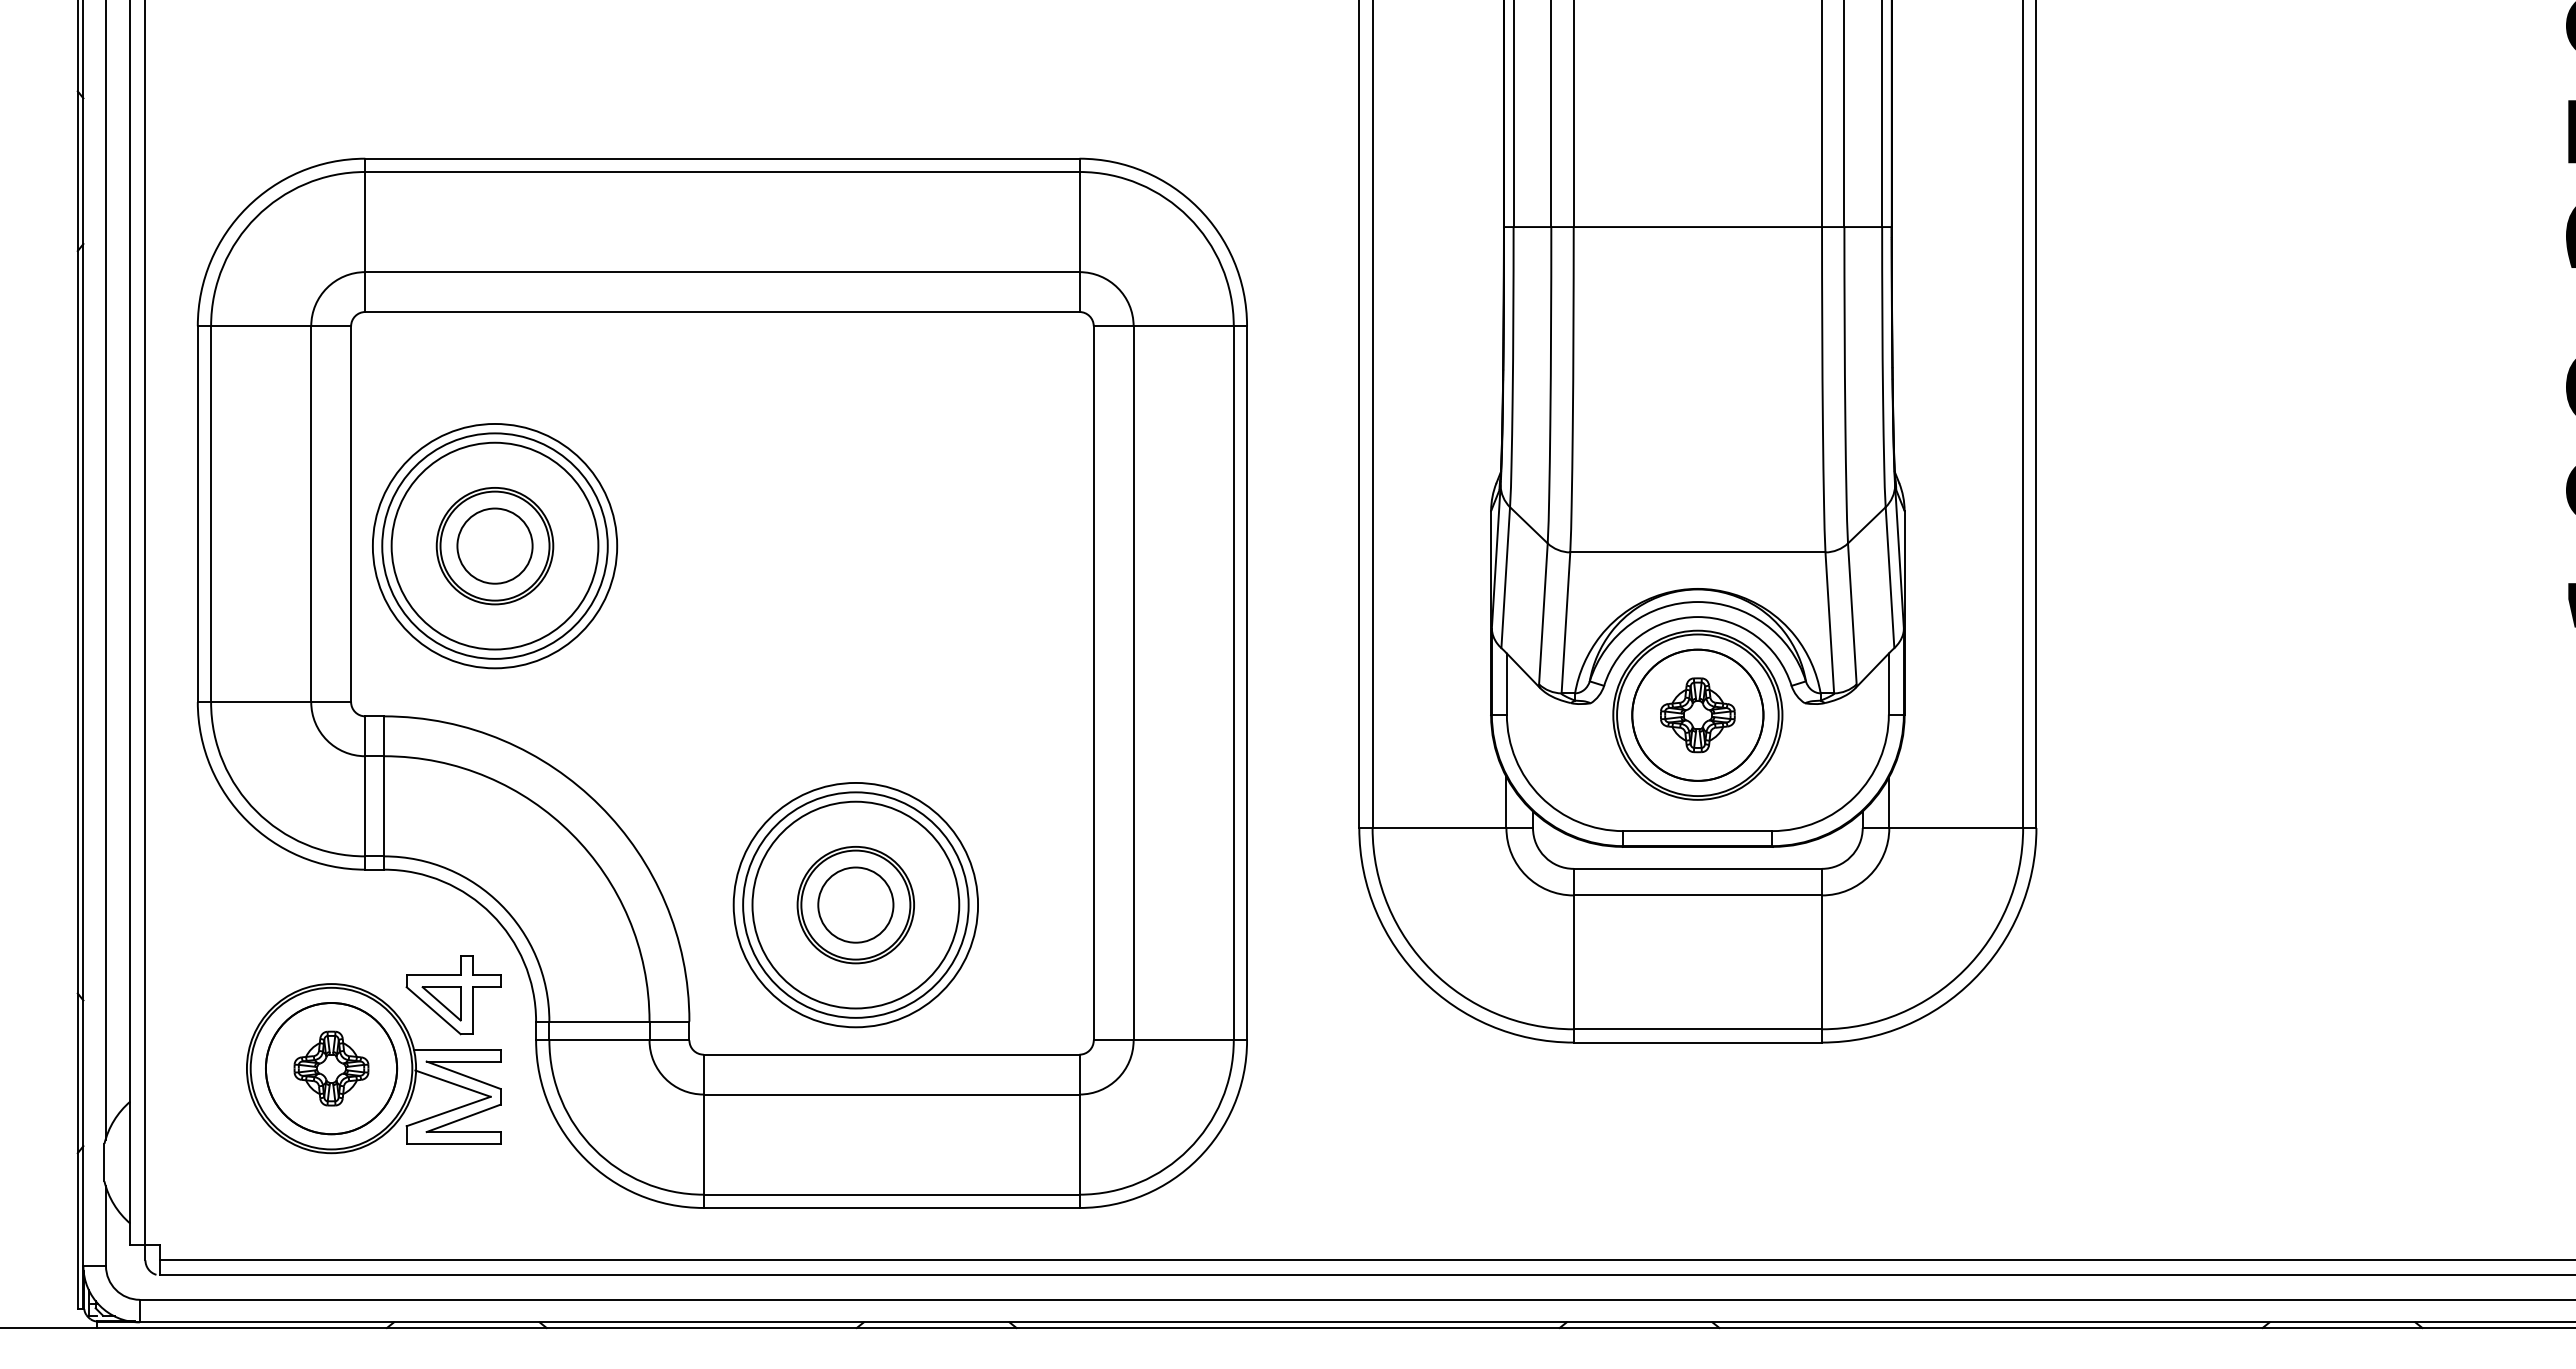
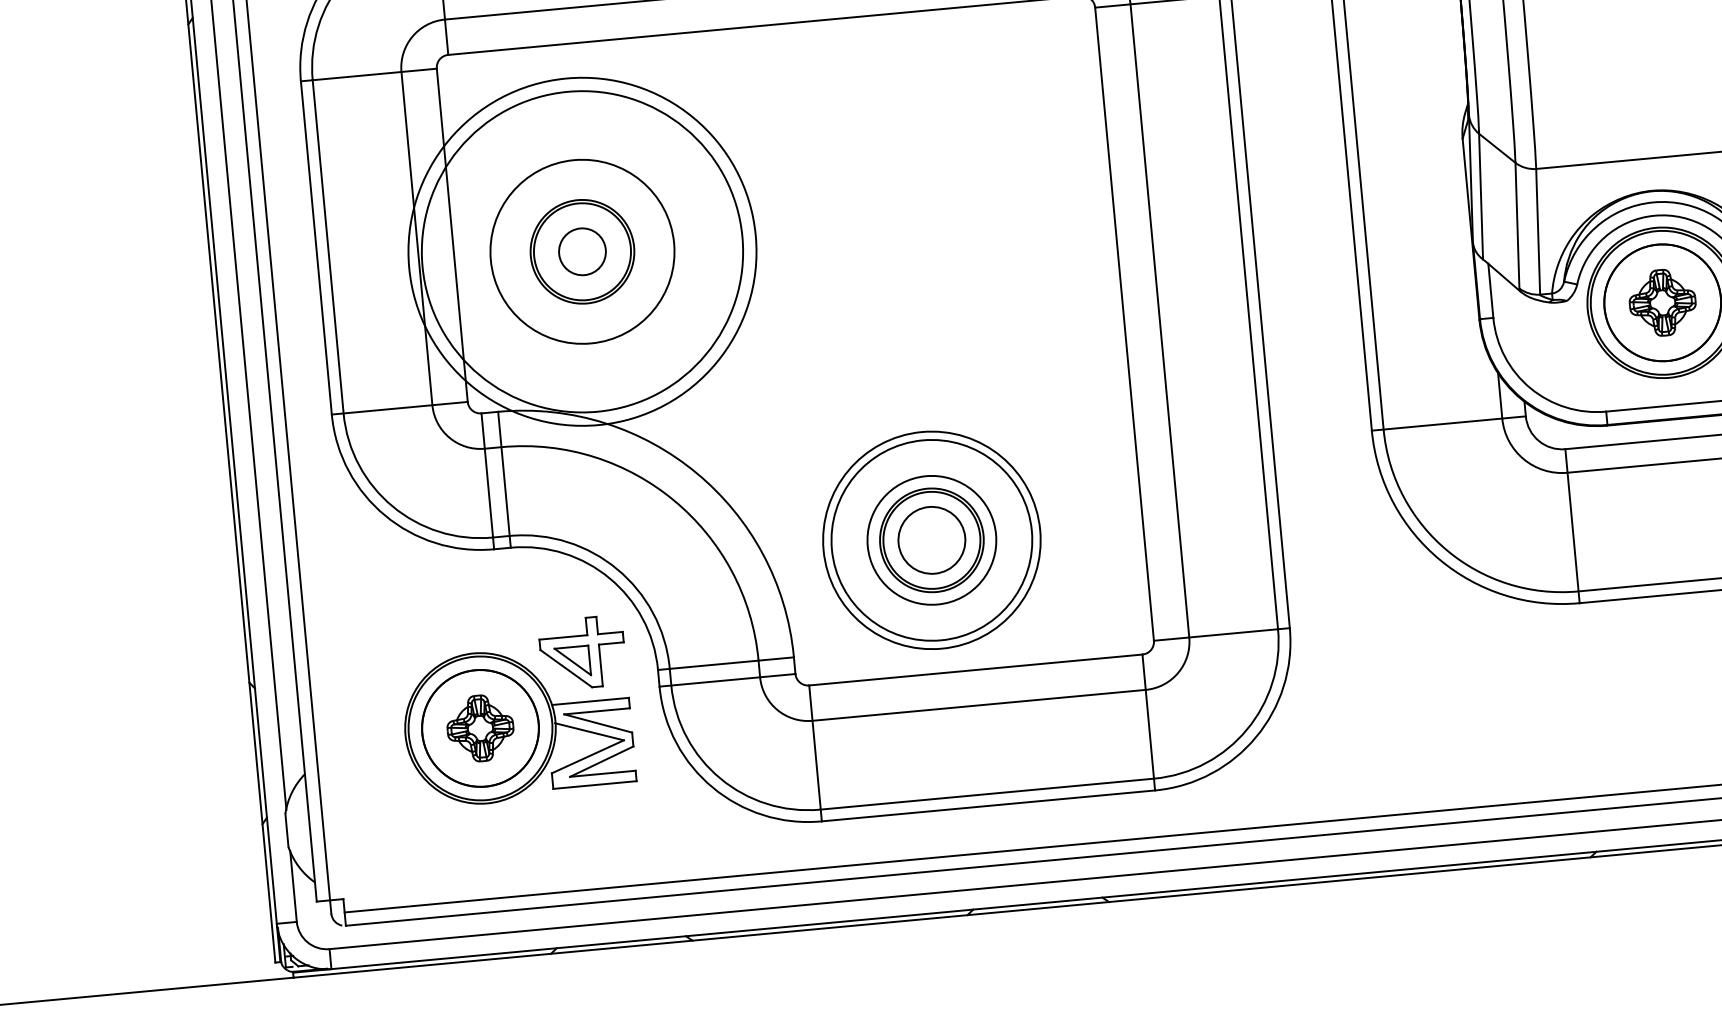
circle: (494, 545) -> (581, 251), size x0.7
circle: (494, 545) -> (581, 251), size x1.6
circle: (494, 545) -> (581, 251), size x1.6
circle: (855, 904) -> (931, 539), size x0.7

